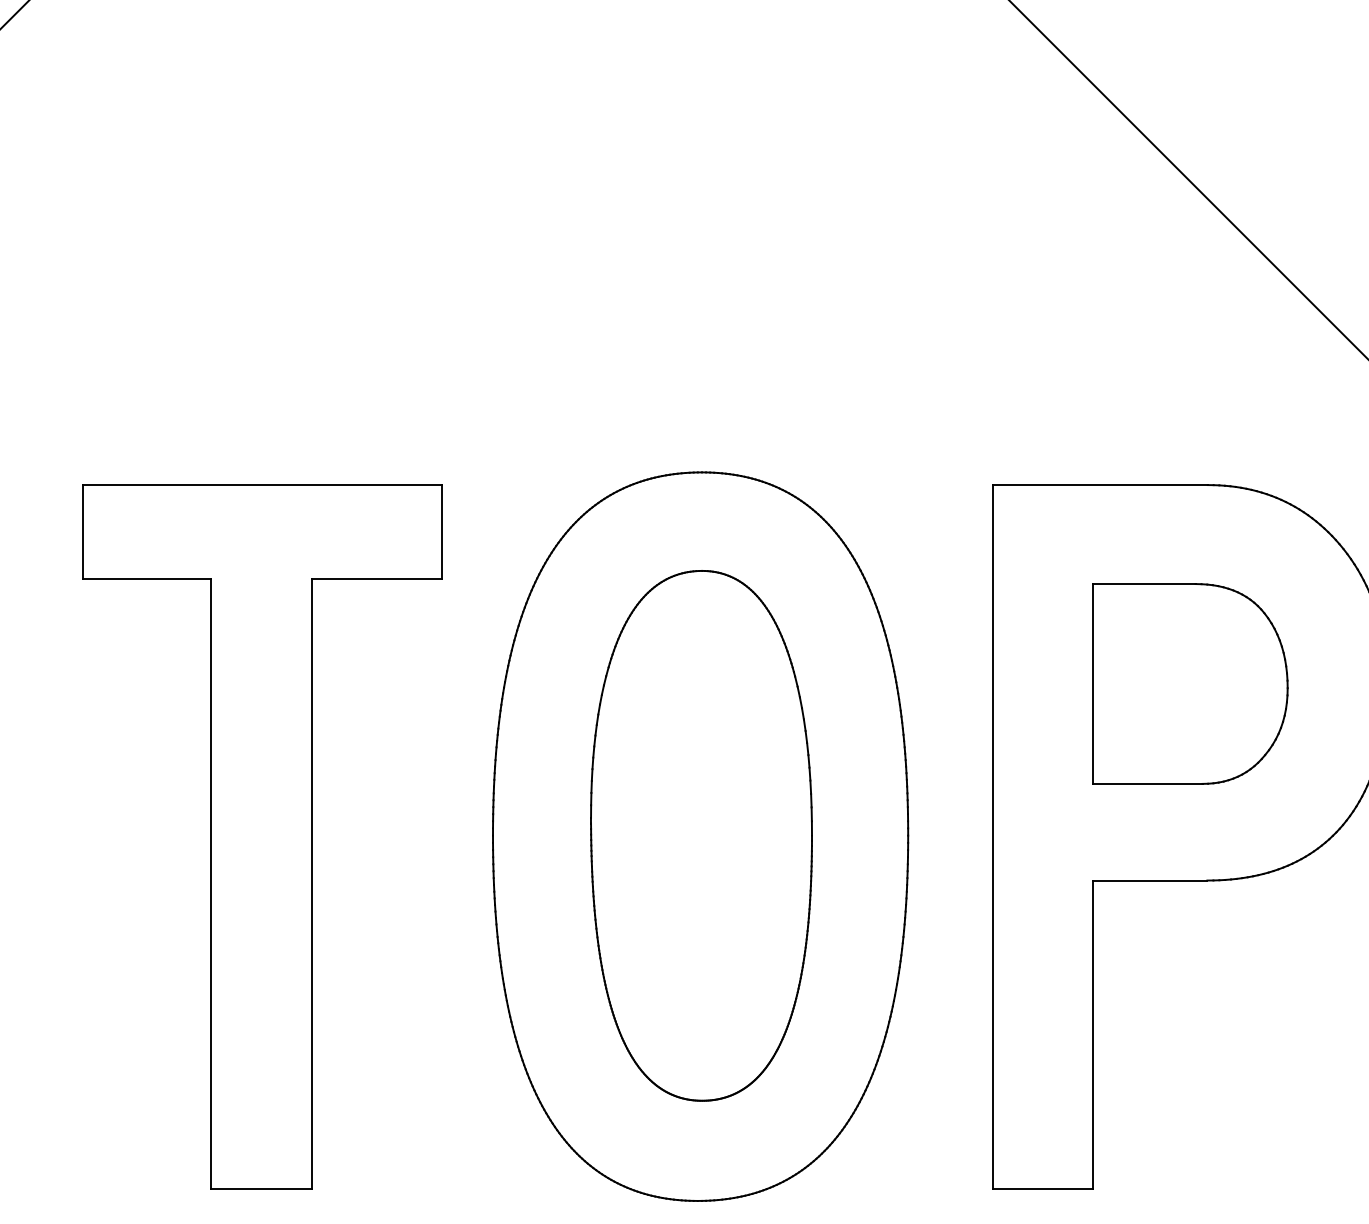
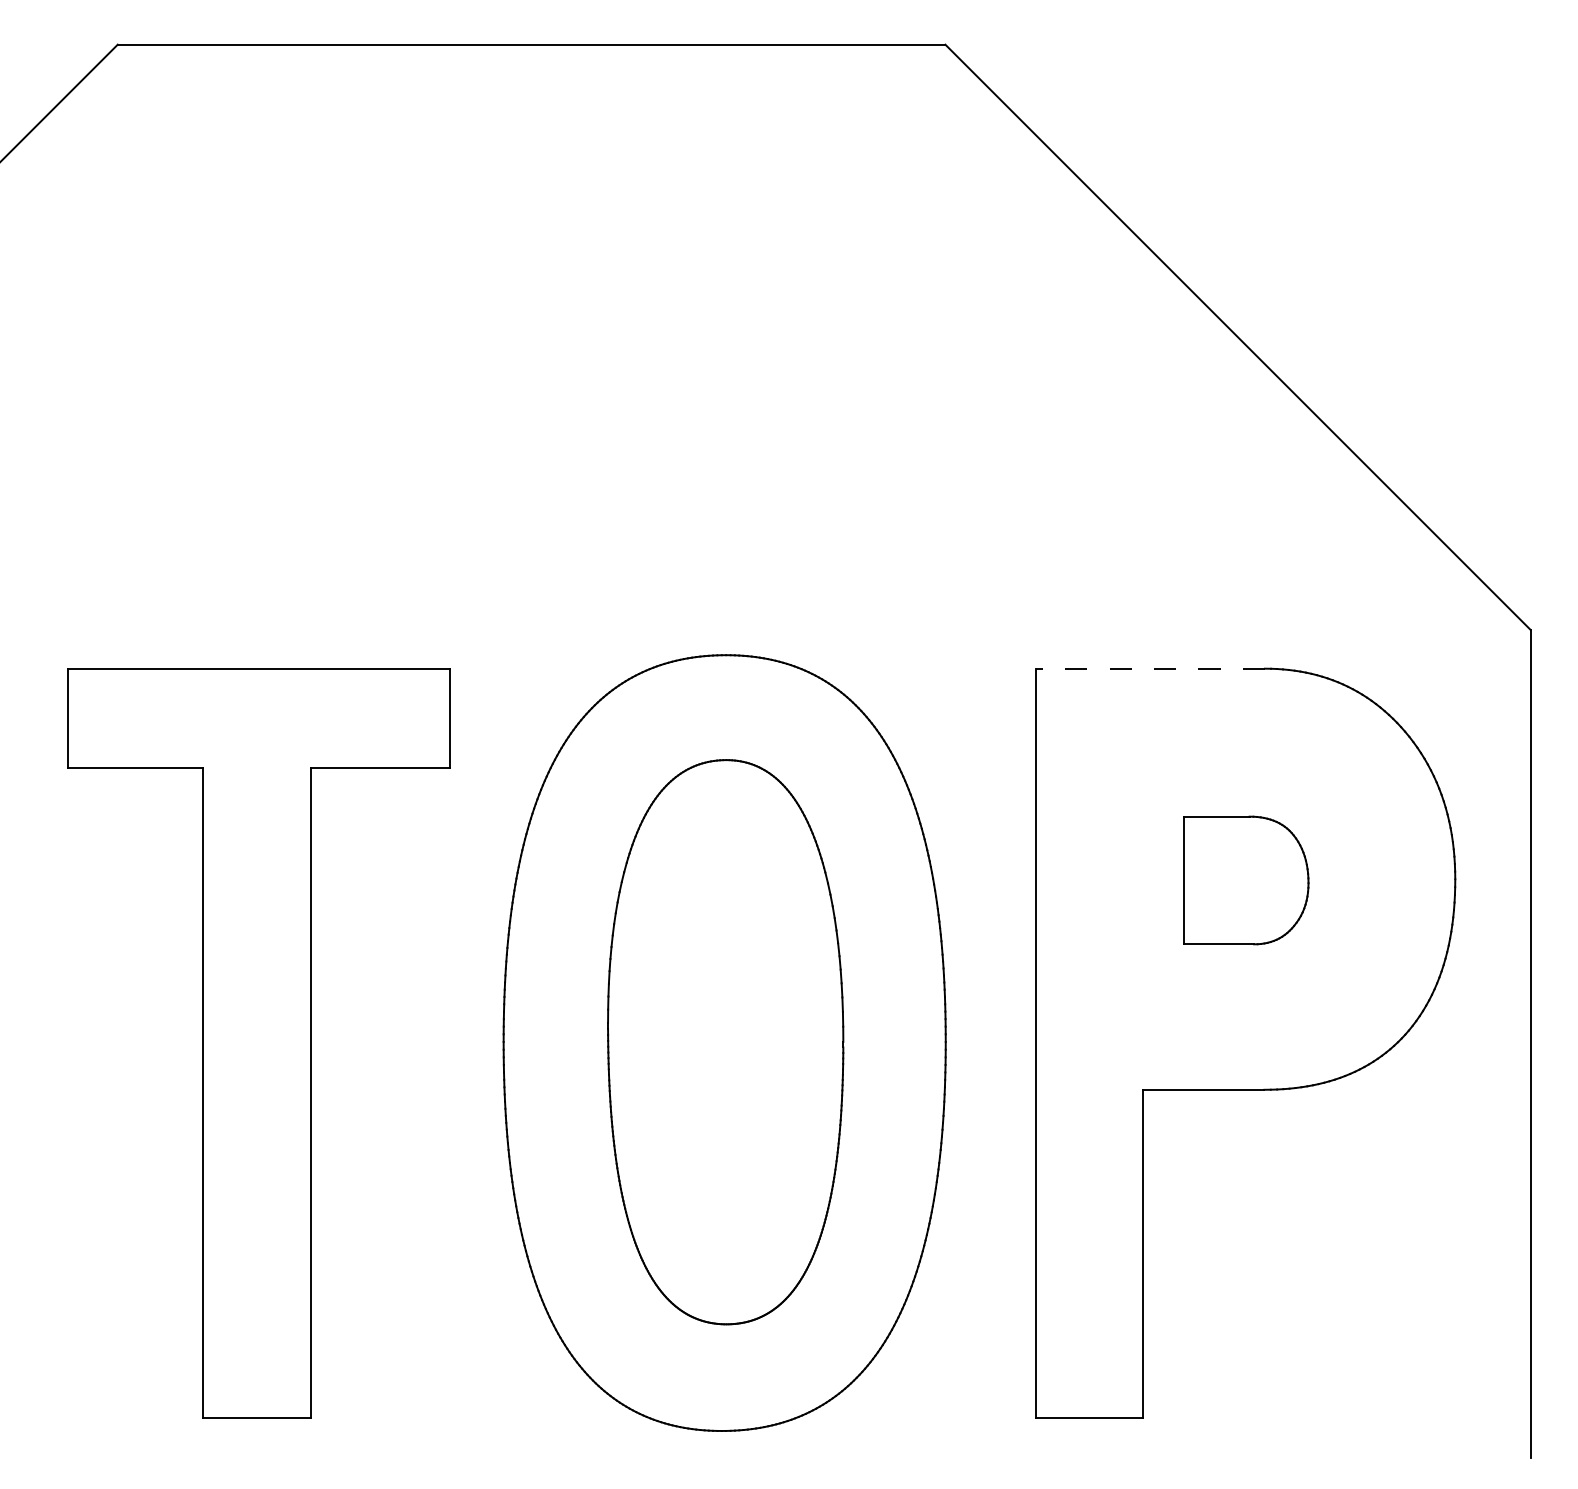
line: (1100, 484) -> (1150, 668), solid -> dashed
part: (1190, 683) -> (1246, 880), size x0.6

